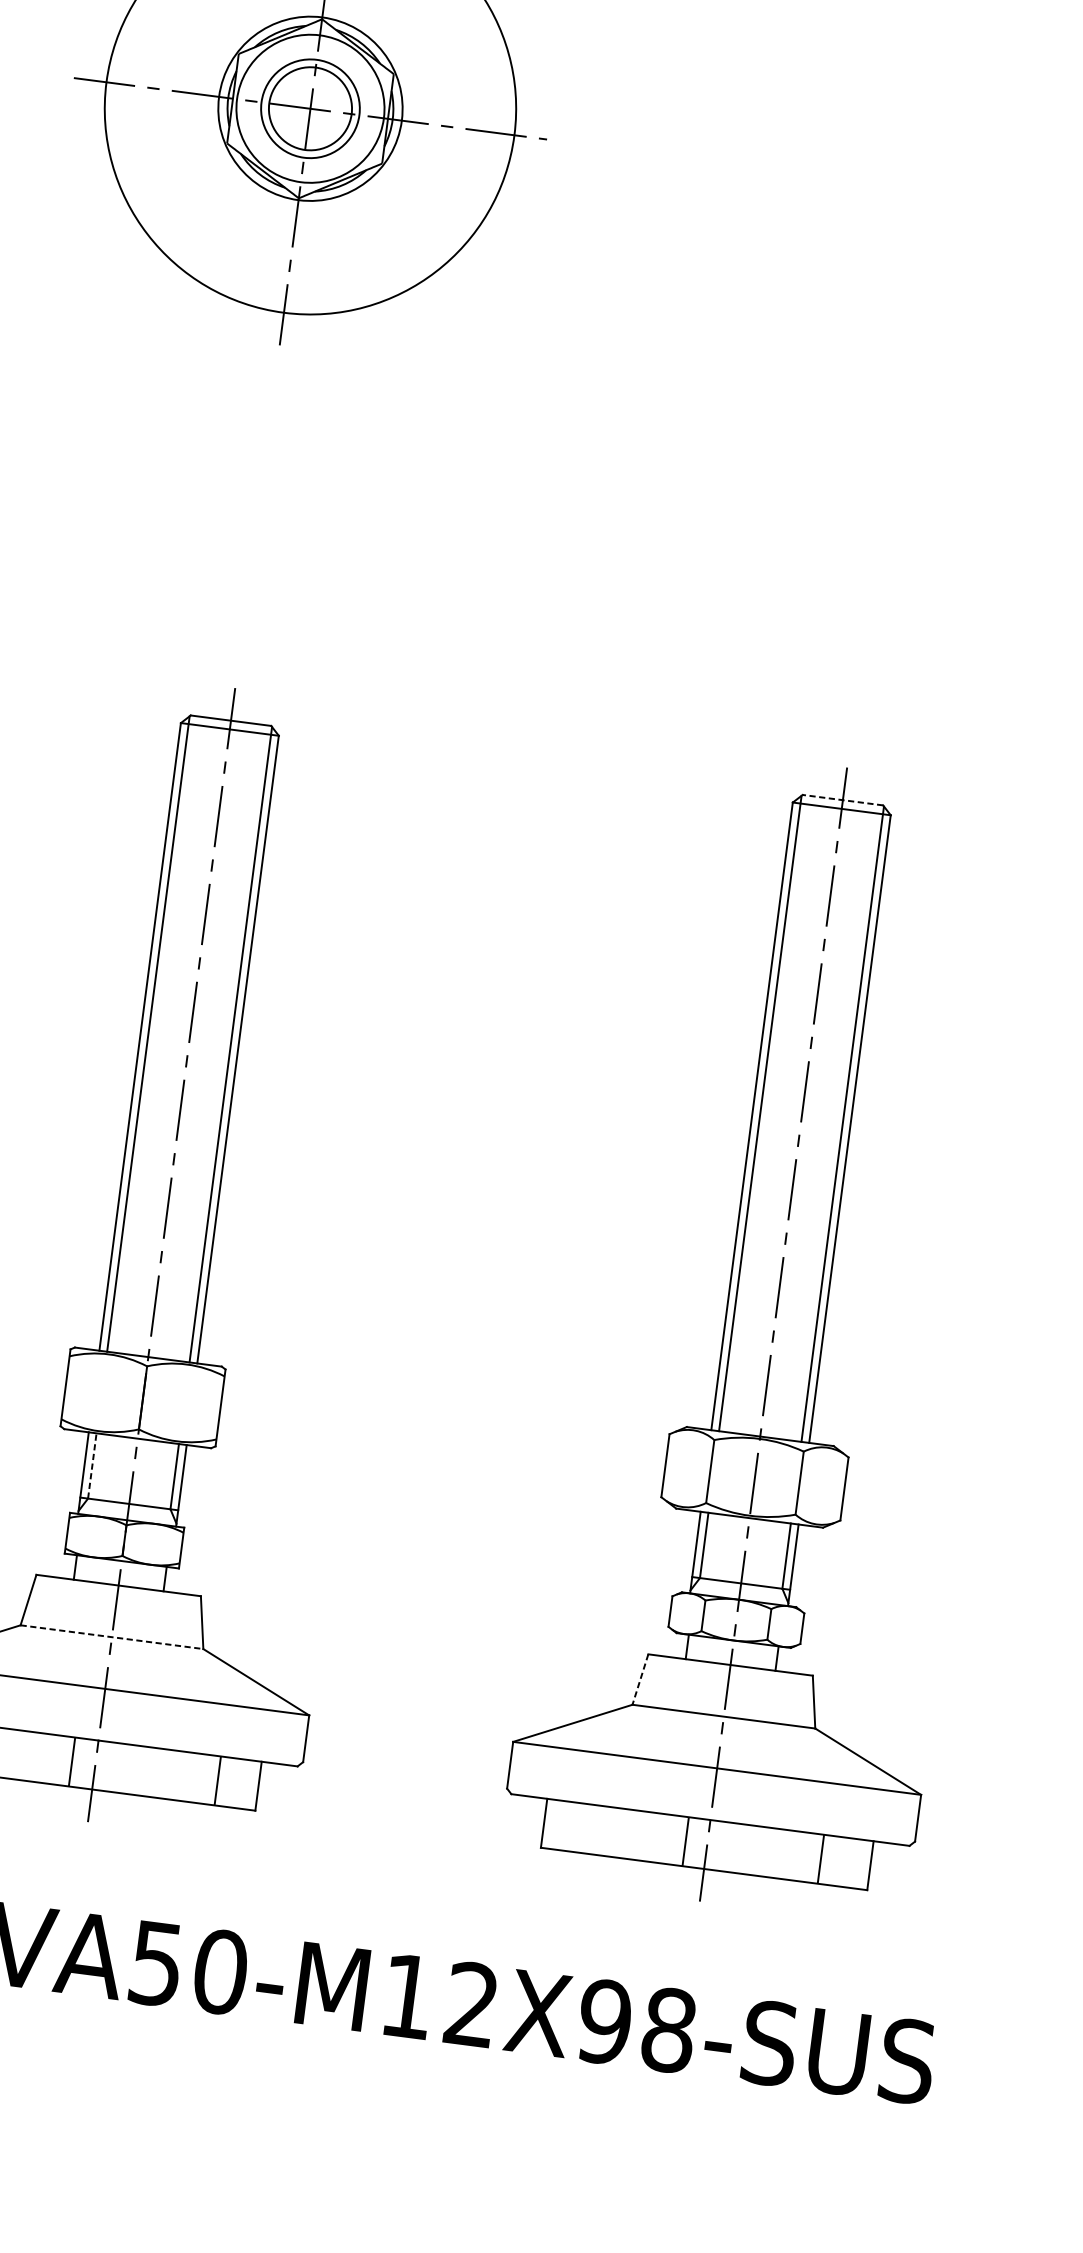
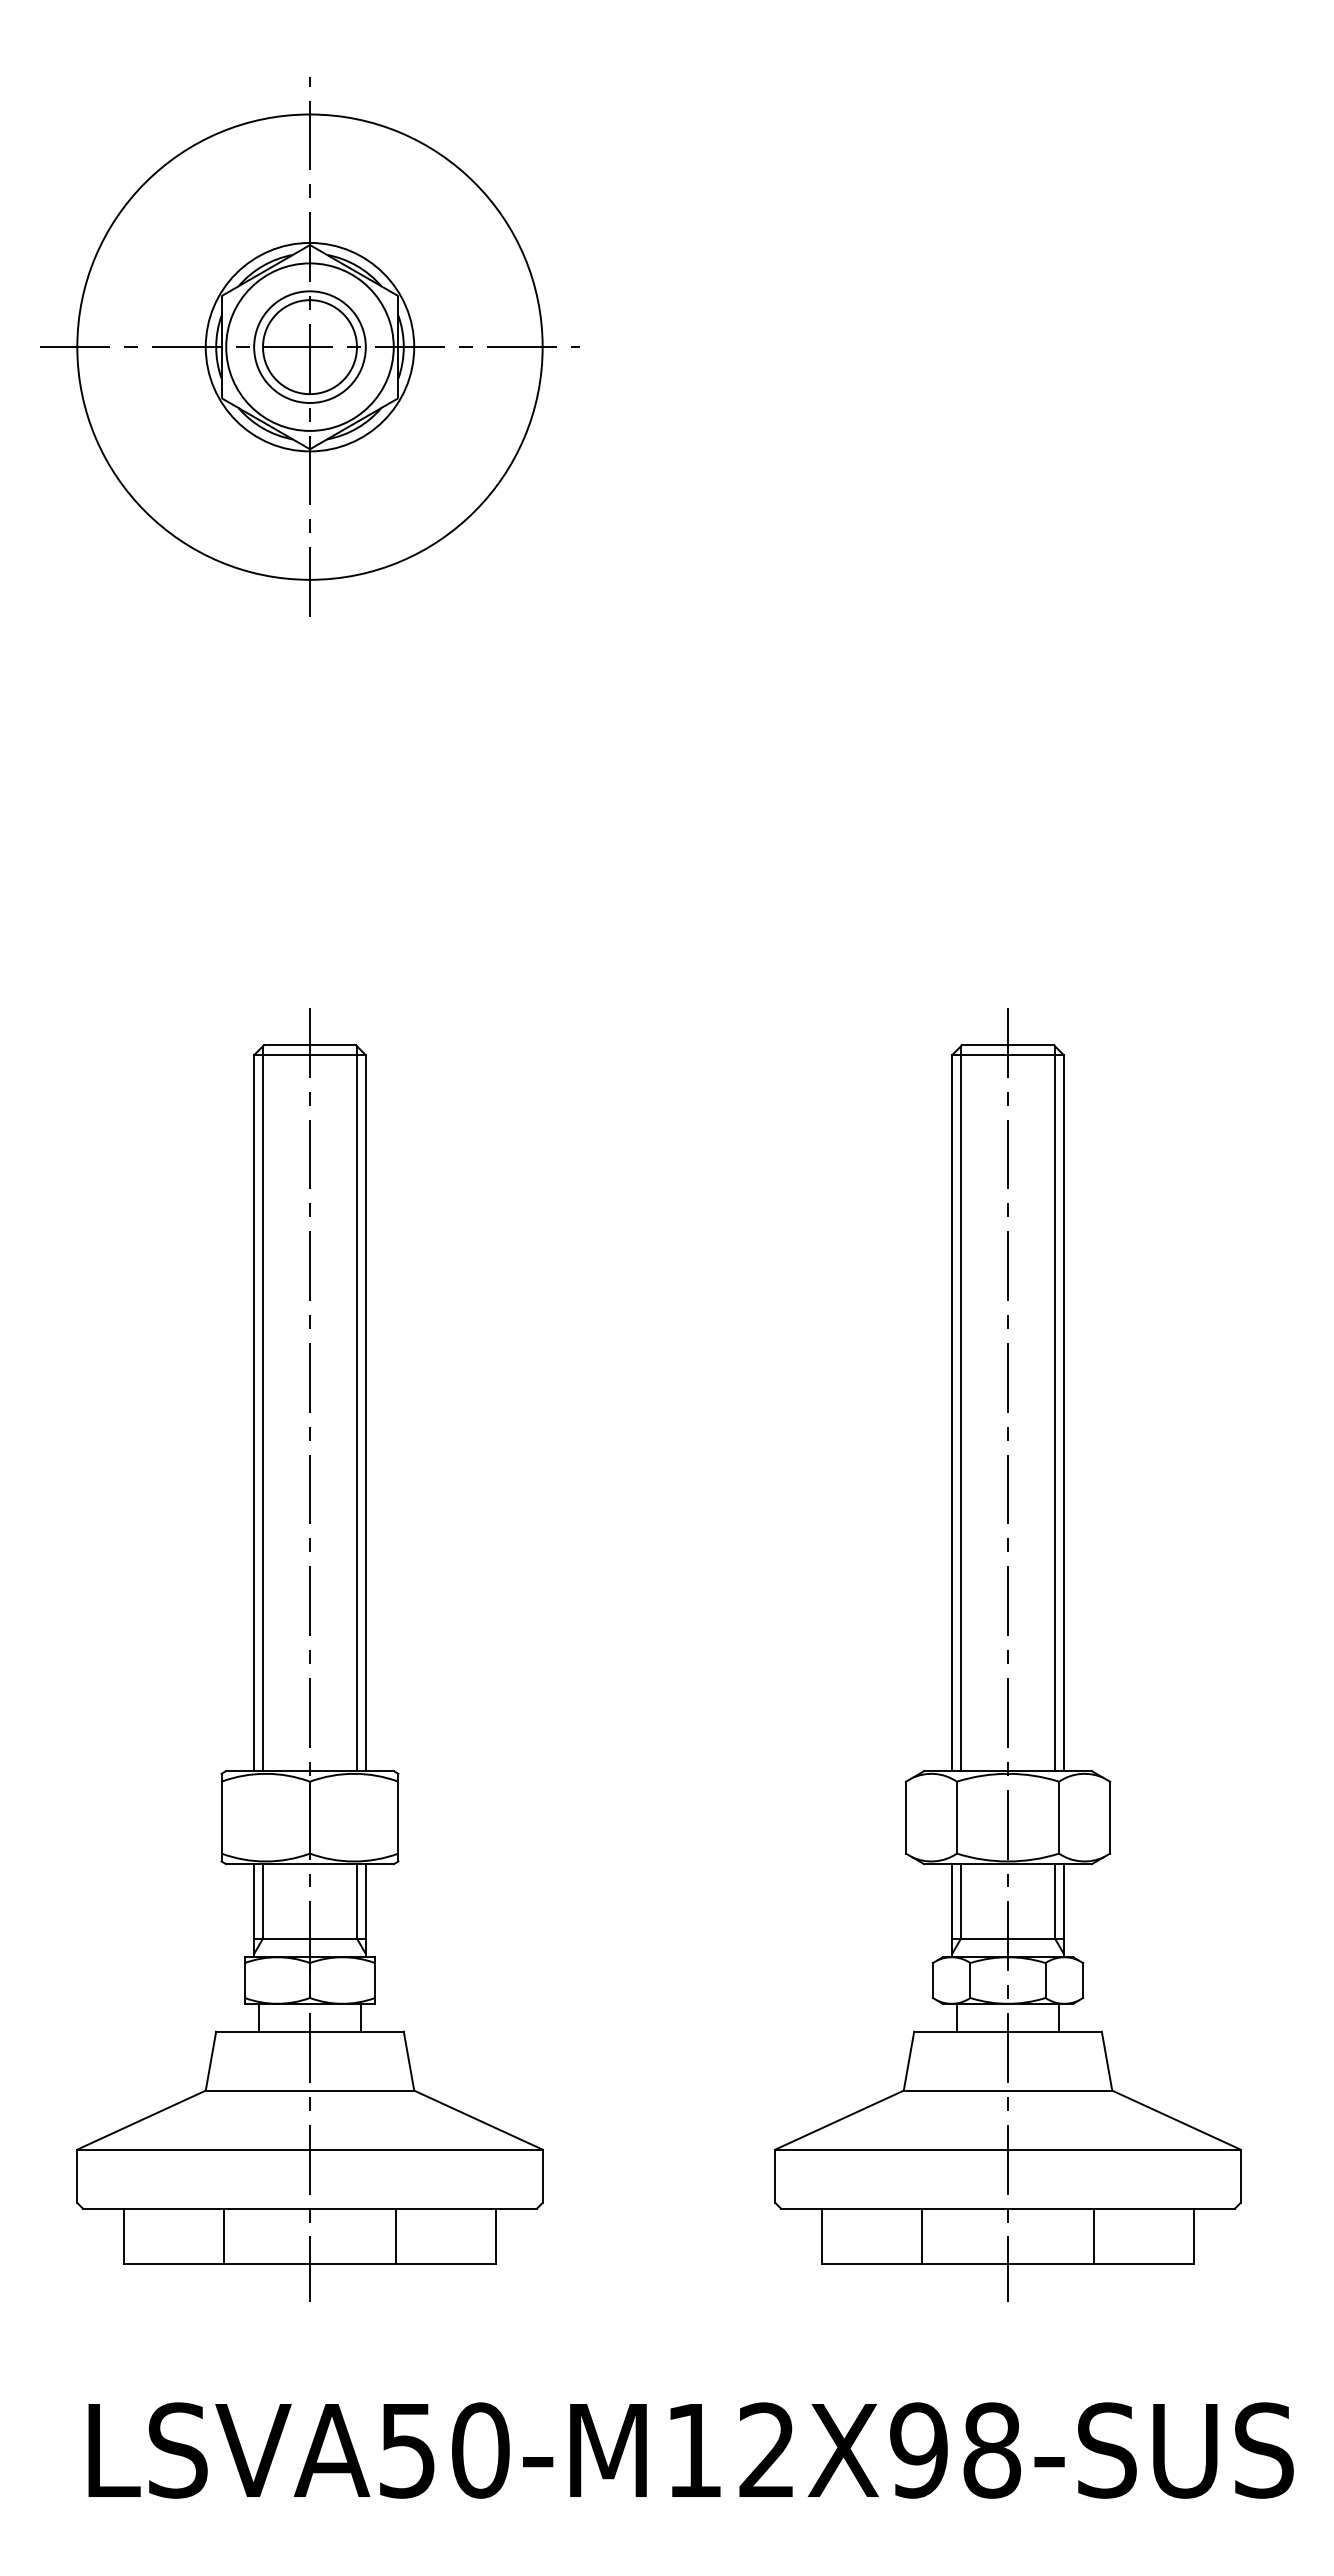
line: (843, 800) -> (1008, 1045), dashed -> solid
line: (92, 1465) -> (263, 1900), dashed -> solid
line: (112, 1637) -> (310, 2090), dashed -> solid
line: (639, 1679) -> (908, 2061), dashed -> solid
line: (72, 1762) -> (224, 2236), moved
line: (217, 1780) -> (395, 2236), moved
line: (685, 1841) -> (922, 2236), moved
line: (820, 1859) -> (1093, 2236), moved

